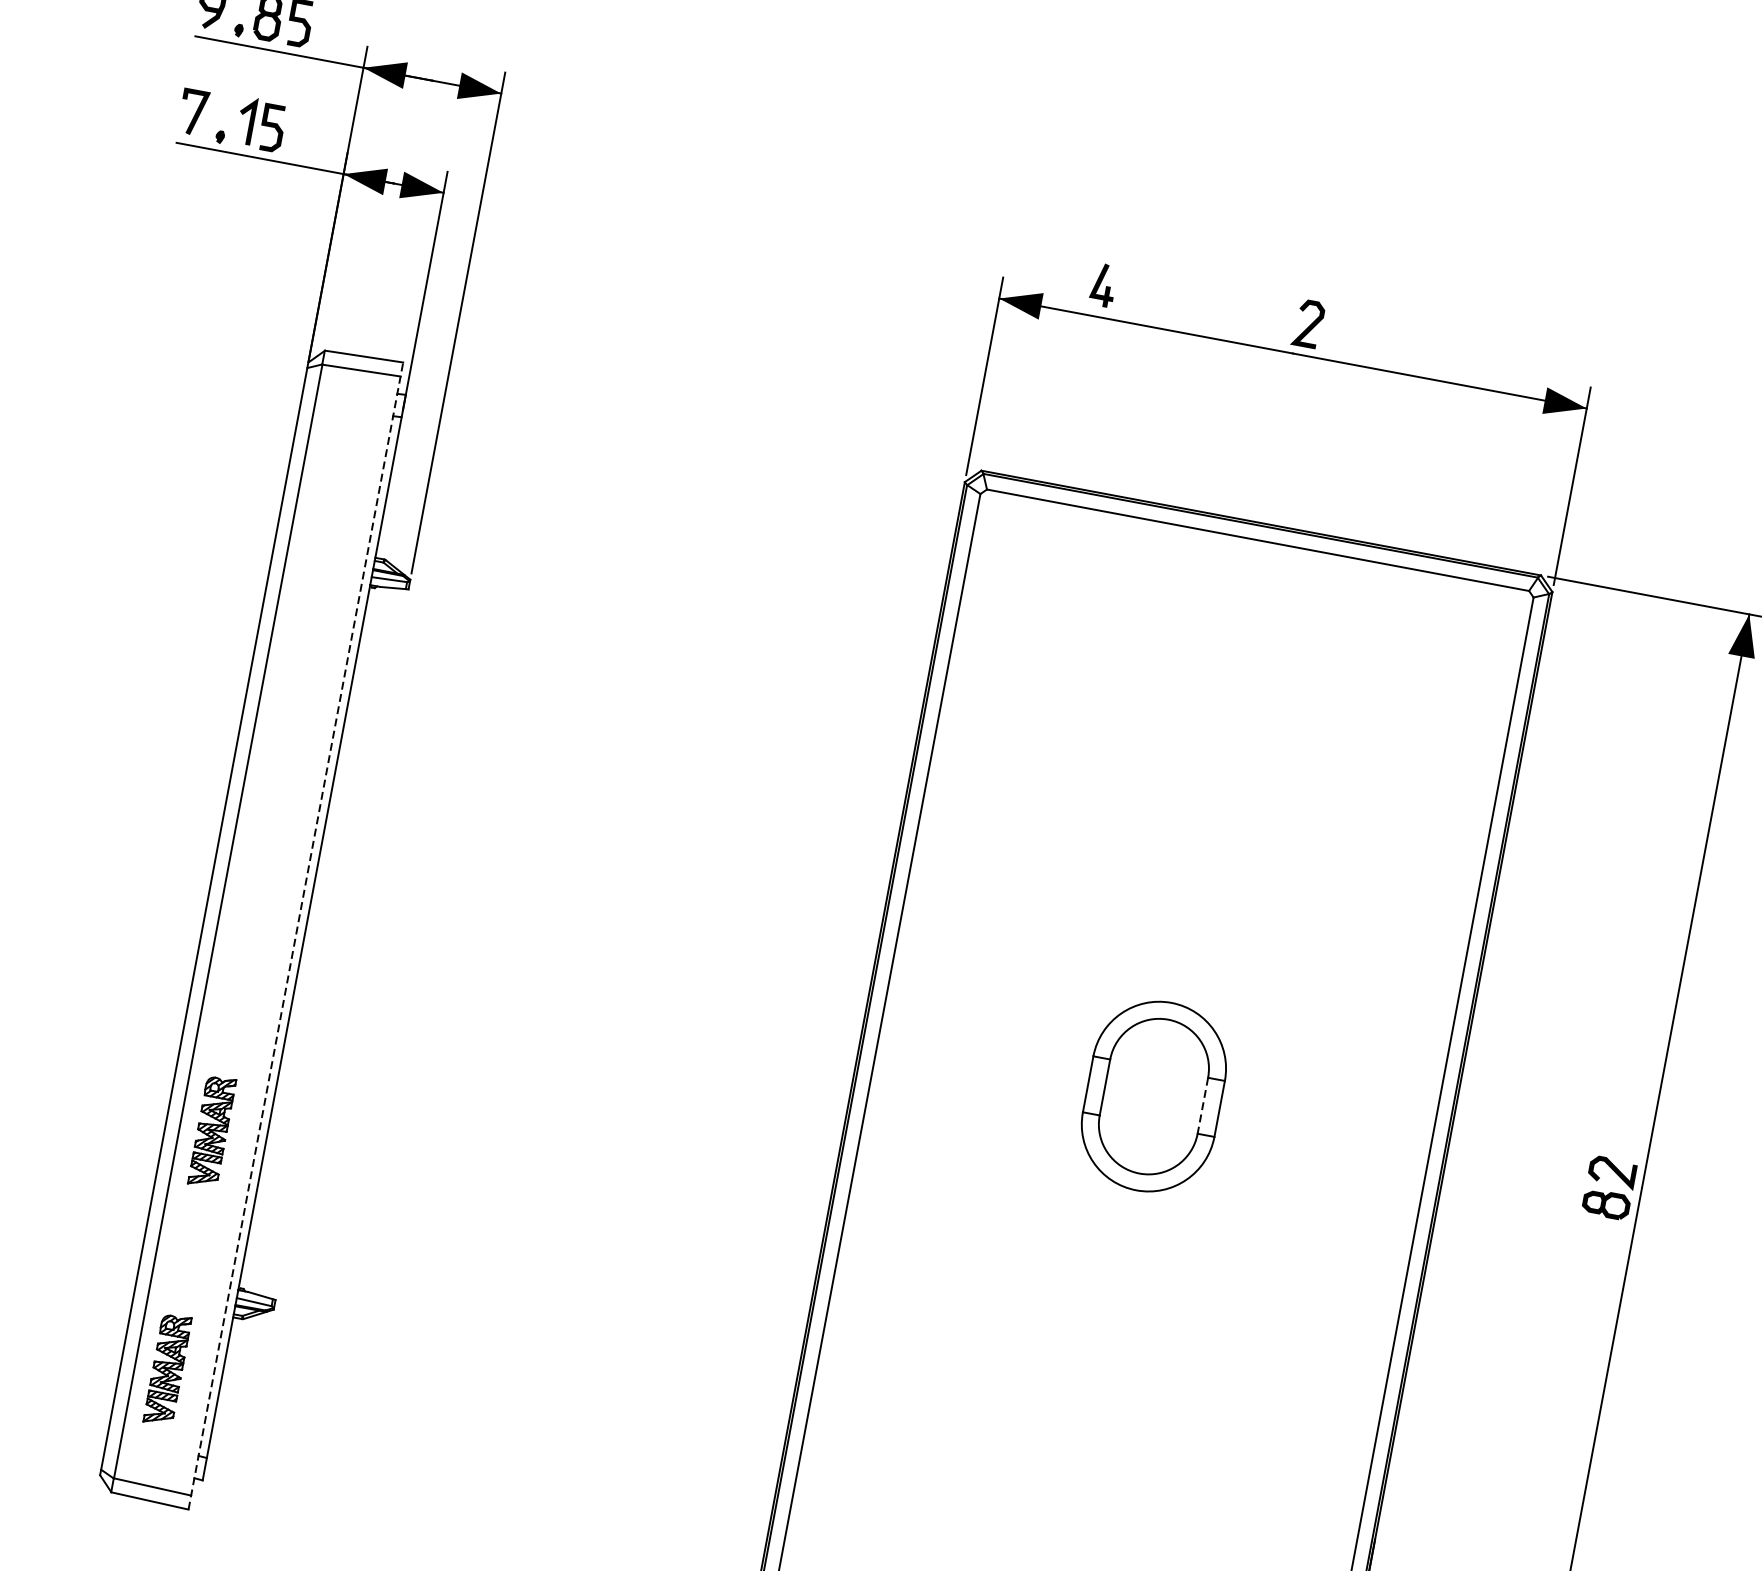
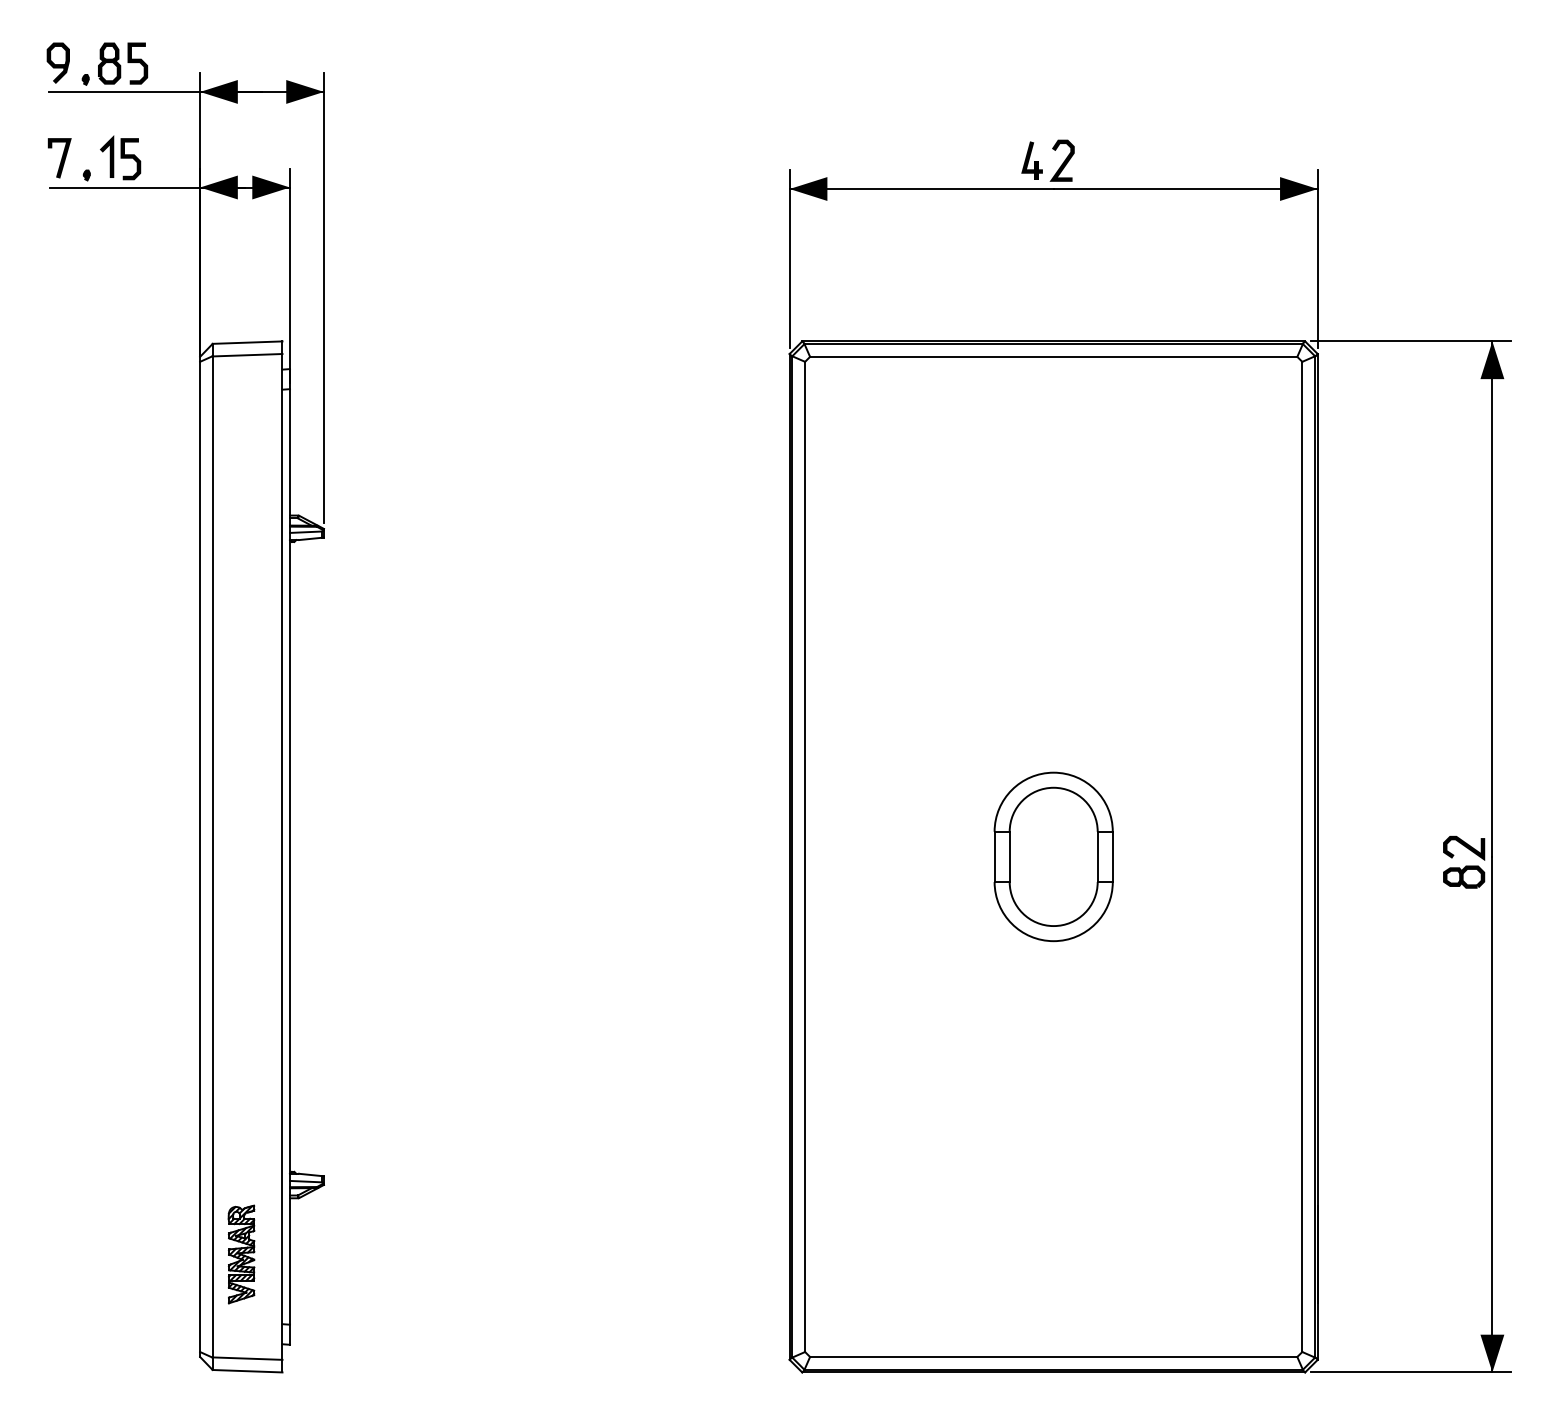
part: (1102, 285) -> (1031, 160), moved
line: (295, 935) -> (282, 856), dashed -> solid
line: (1202, 1106) -> (1097, 857), dashed -> solid
part: (212, 1131) -> (241, 1040), removed

